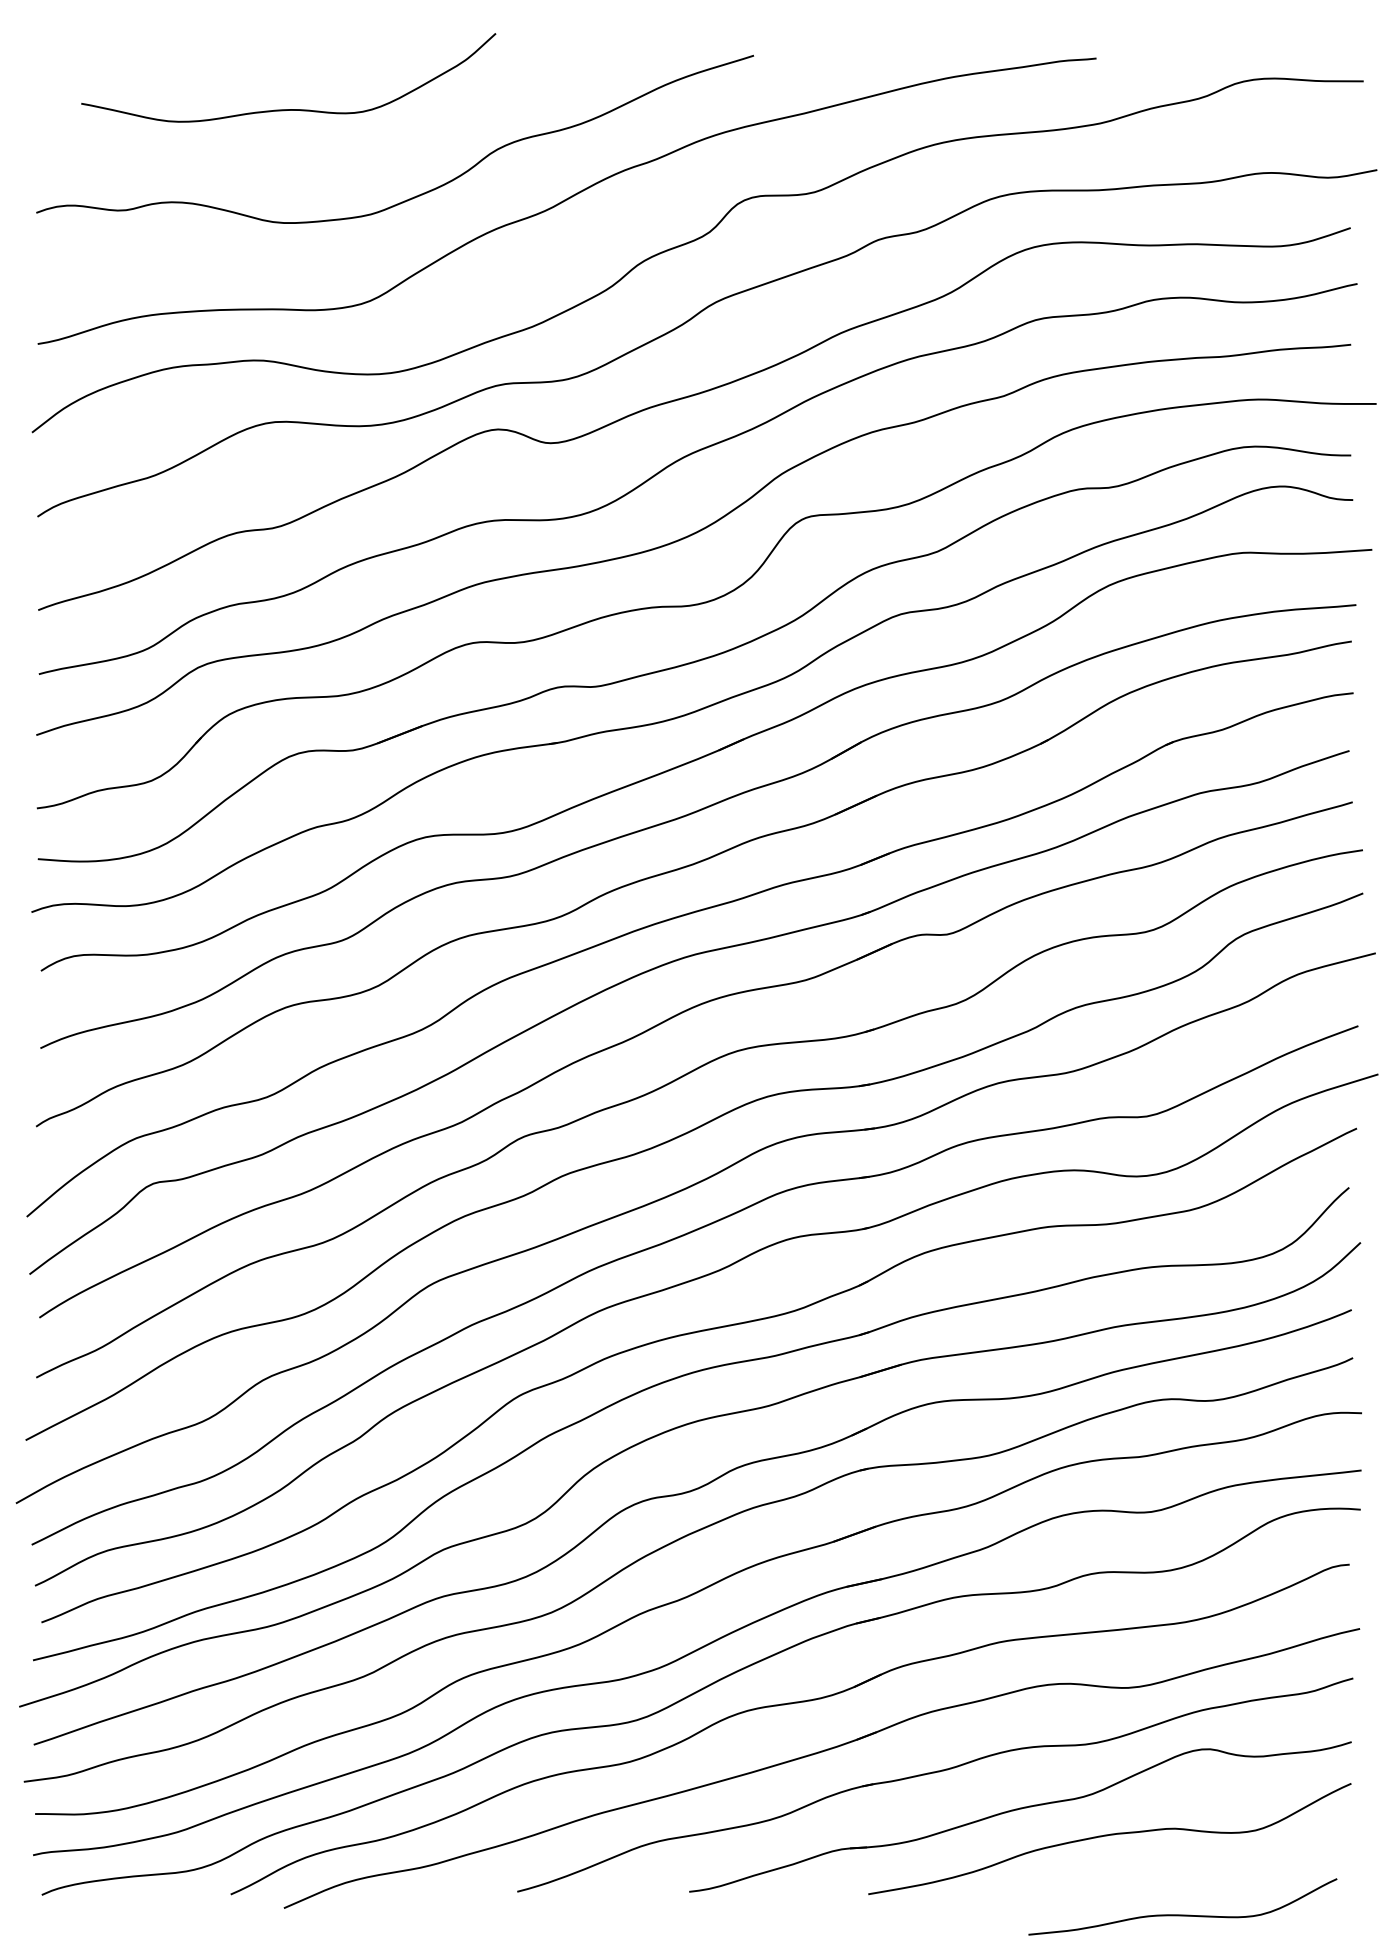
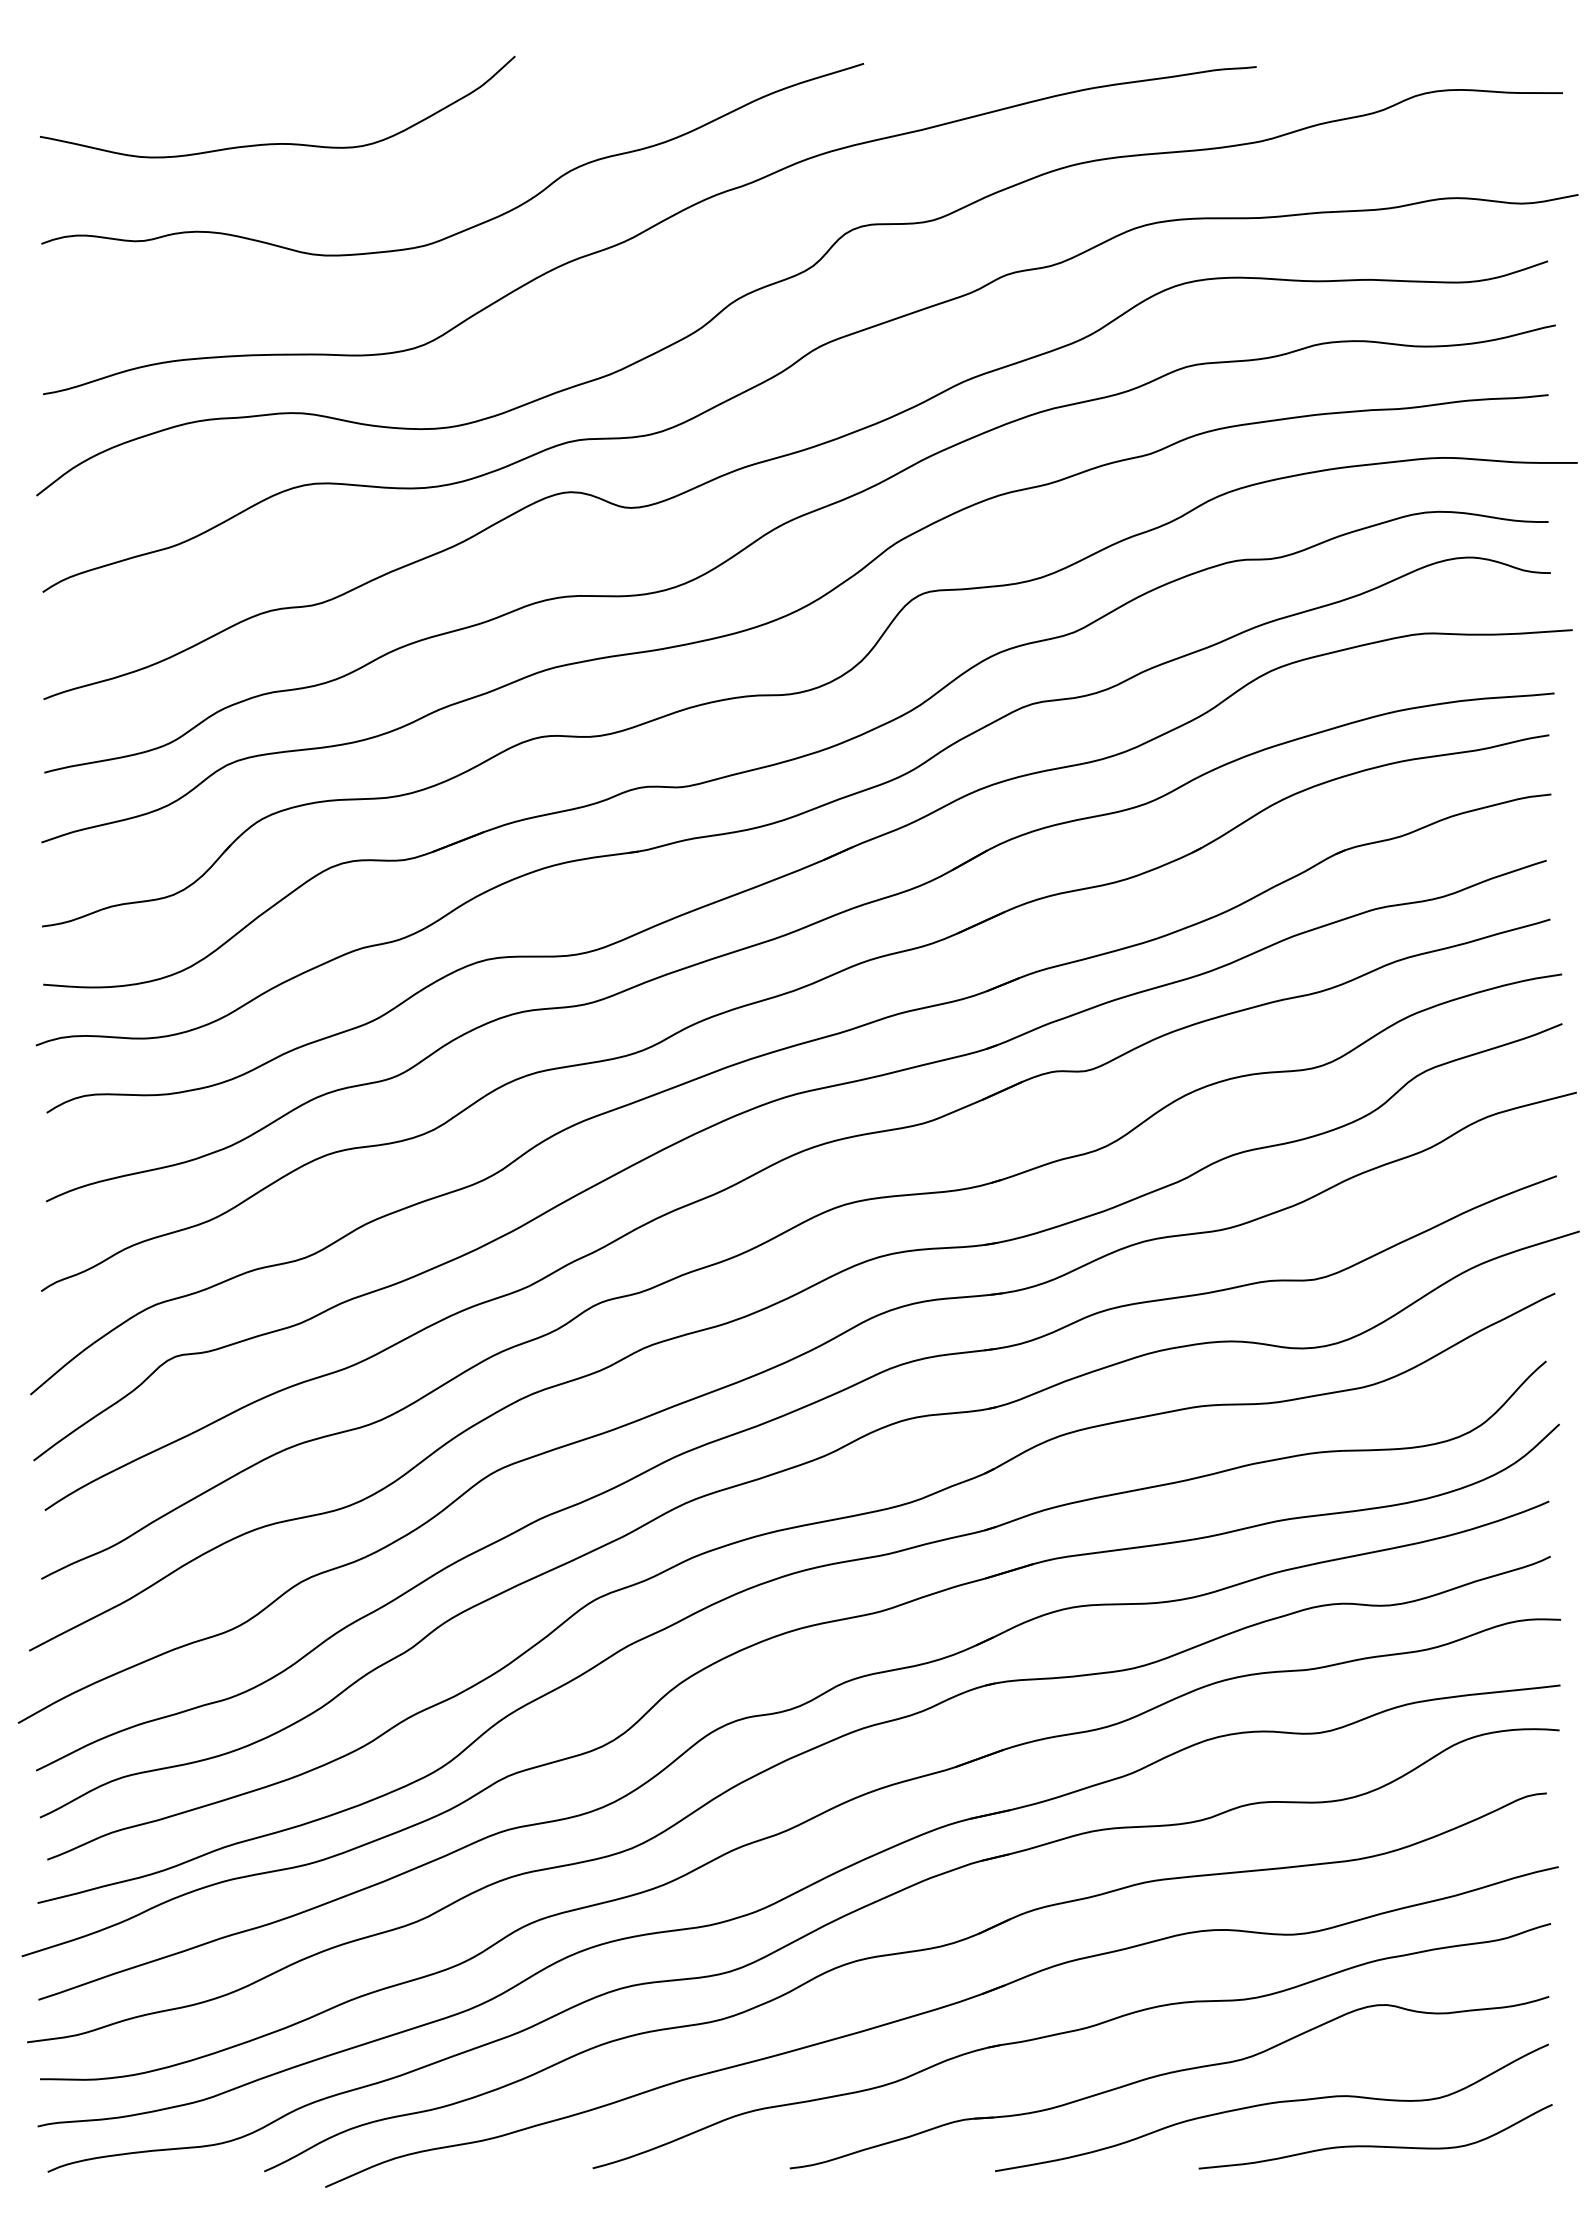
curve: (288, 109) -> (277, 143), moved
curve: (1182, 1914) -> (1375, 2145), moved

